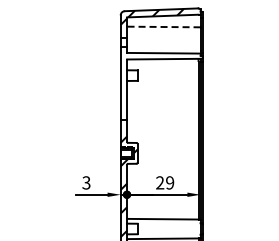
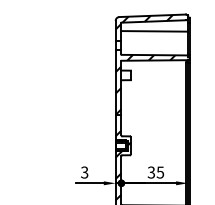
line: (163, 27) -> (154, 31), dashed -> solid
hatch: (153, 83) -> (145, 82), added
text: (165, 182) -> (156, 172), 29 -> 35

